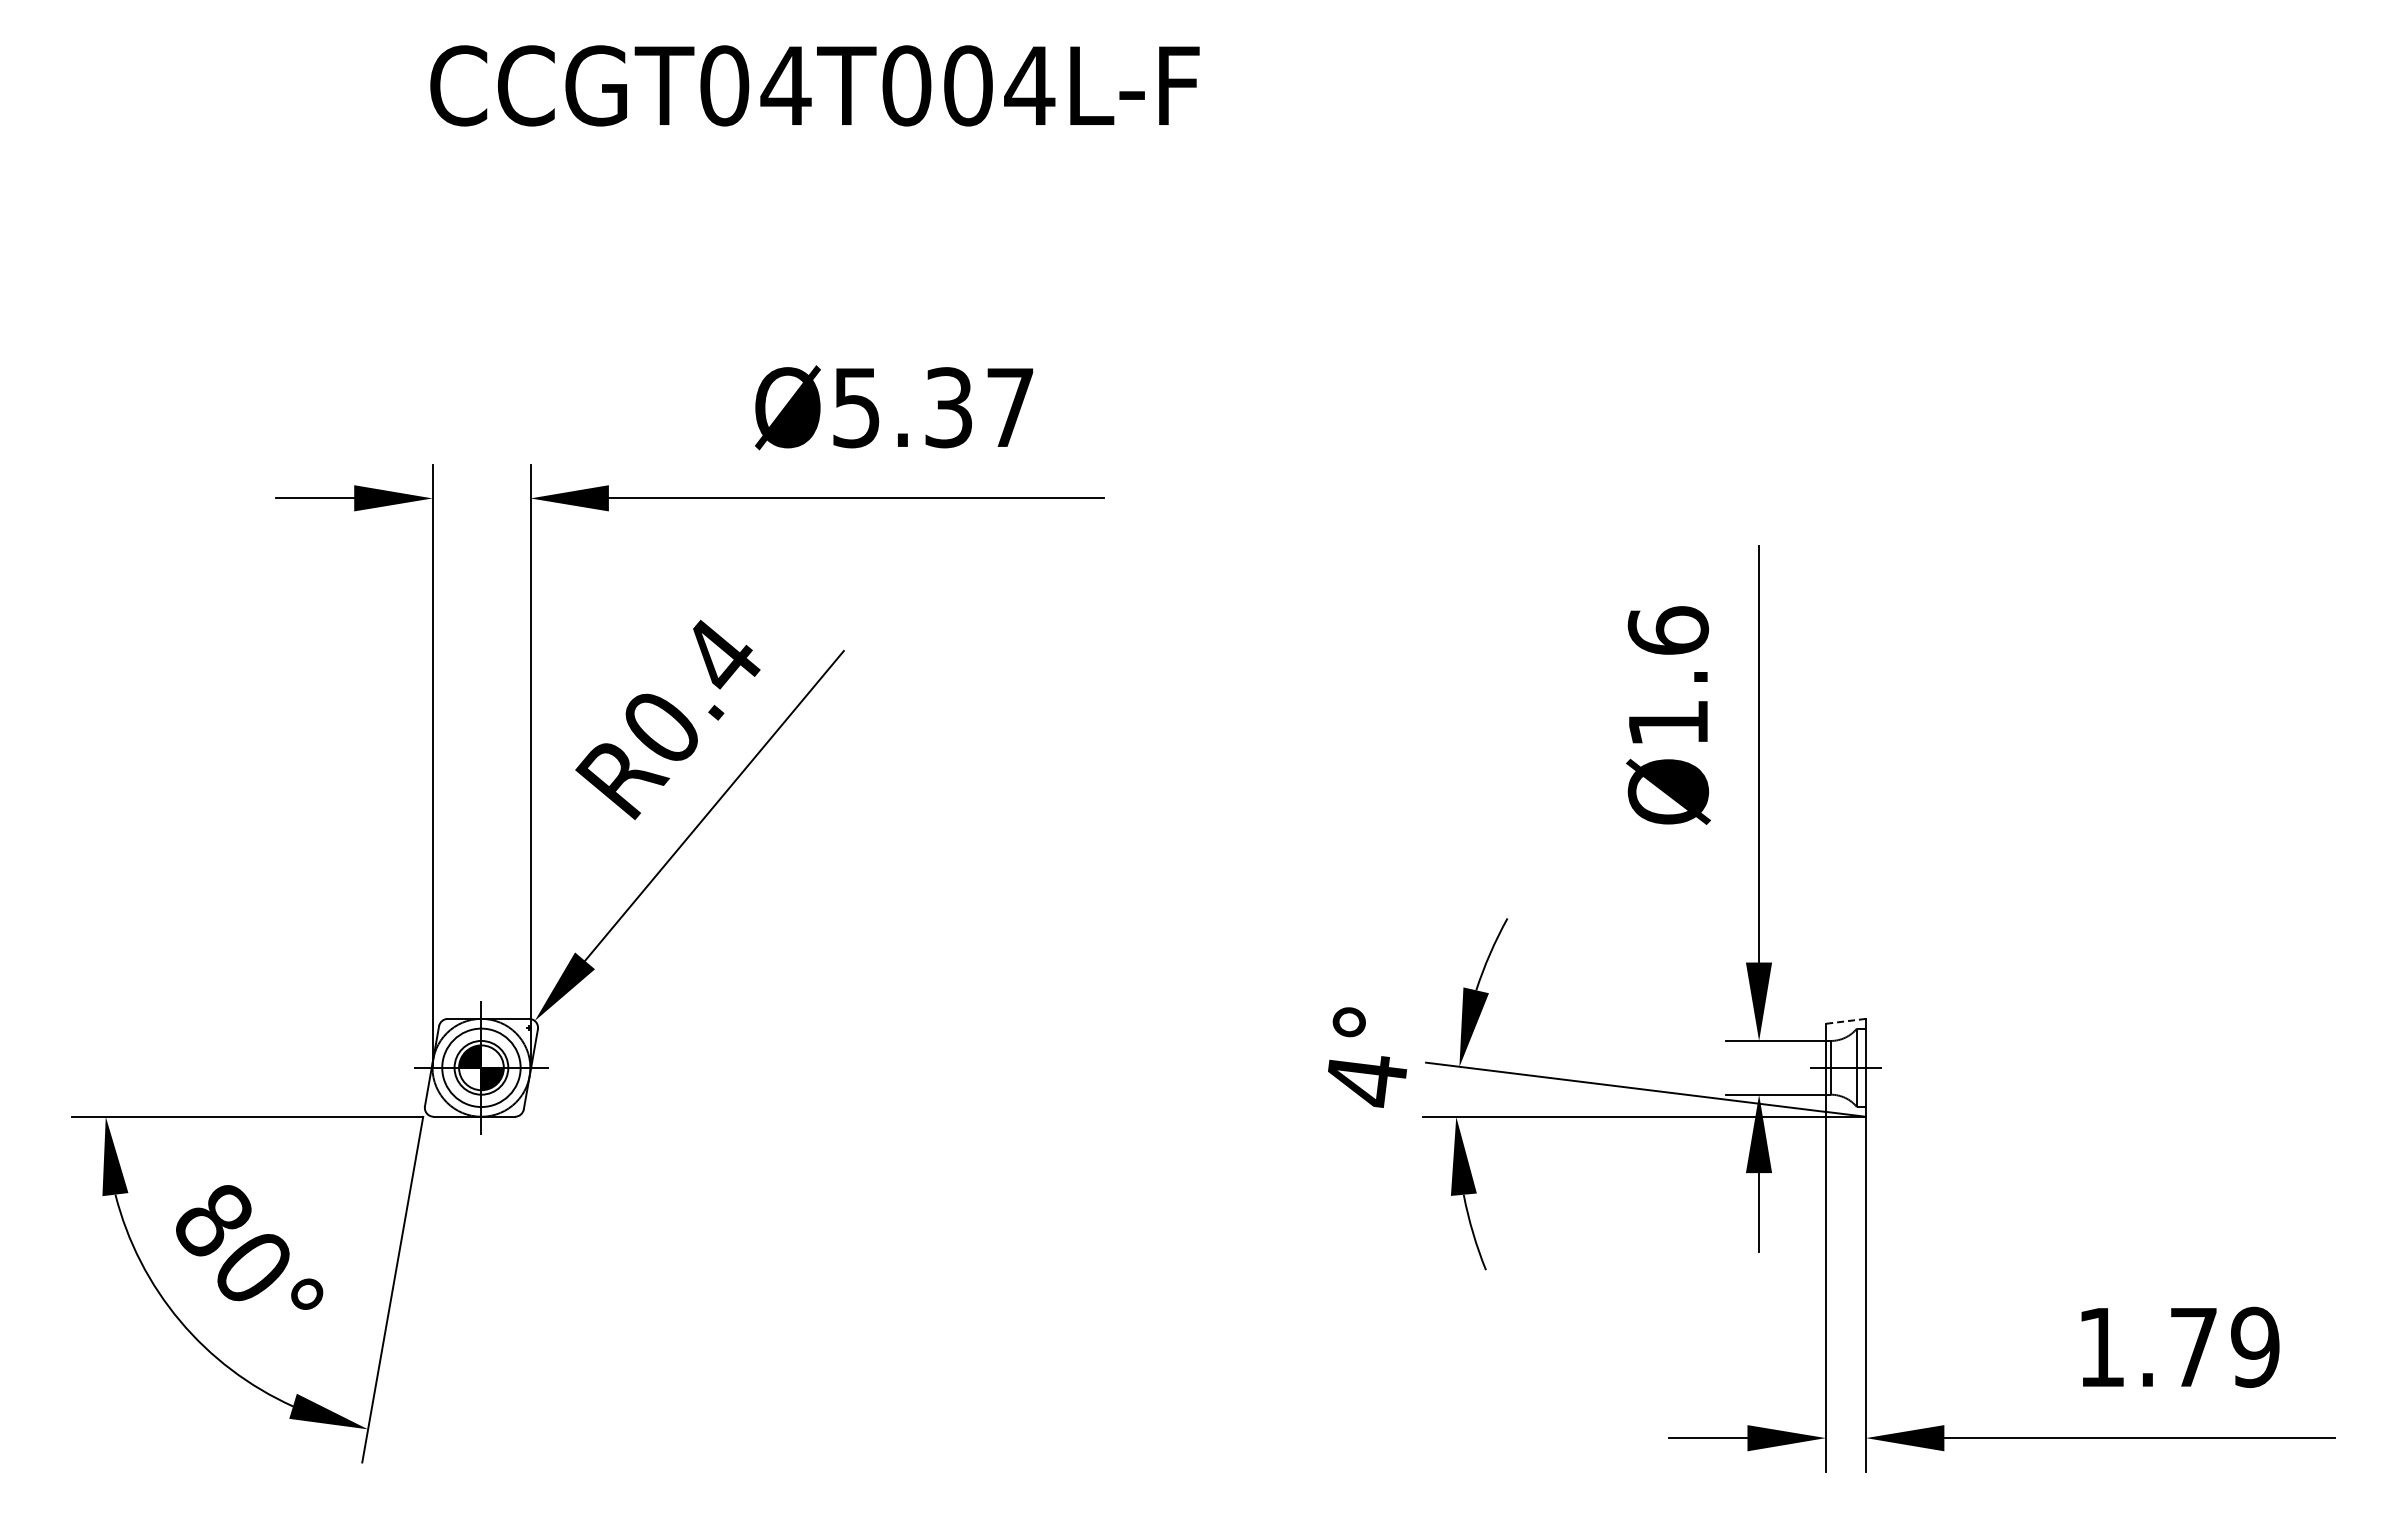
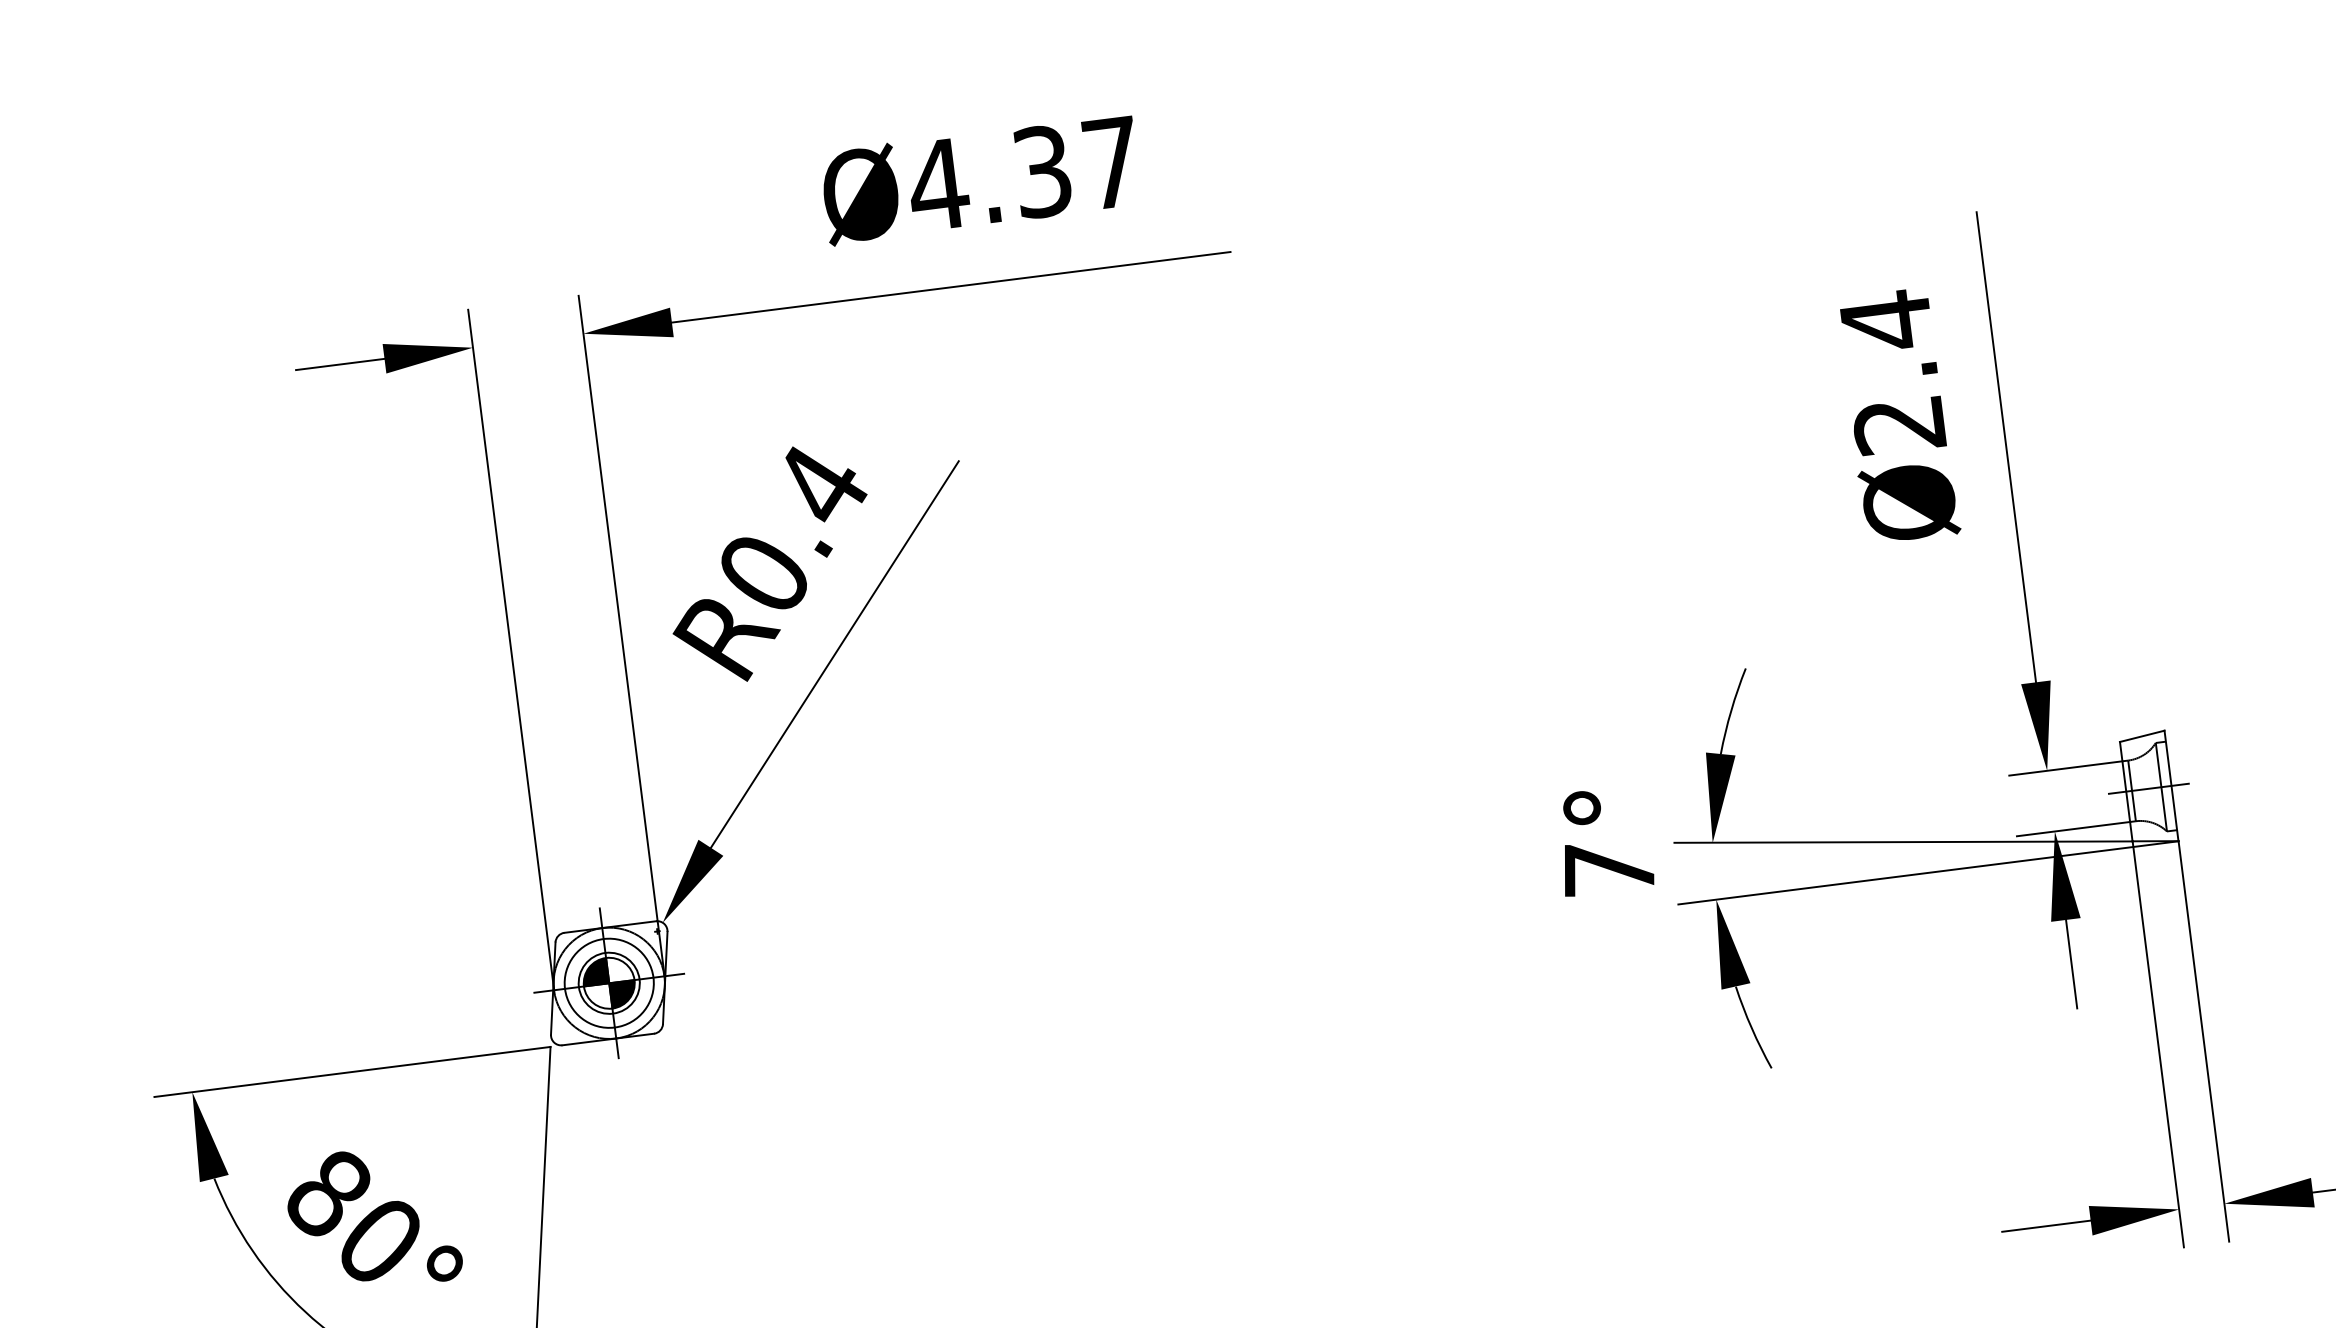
text: (856, 408) -> (938, 185), Ø5.37 -> Ø4.37
text: (1668, 675) -> (1892, 371), Ø1.6 -> Ø2.4
line: (1845, 1021) -> (2141, 736), dashed -> solid
text: (1365, 1079) -> (1608, 870), 4° -> 7°

